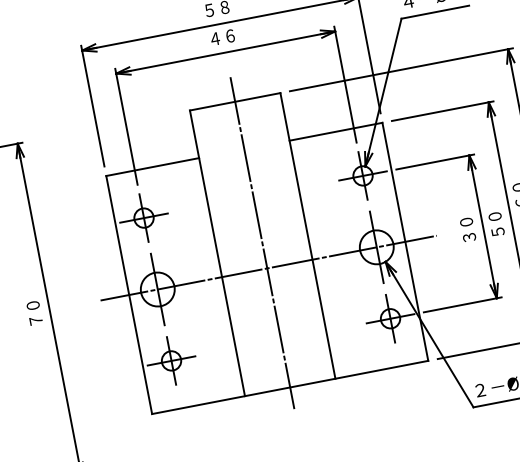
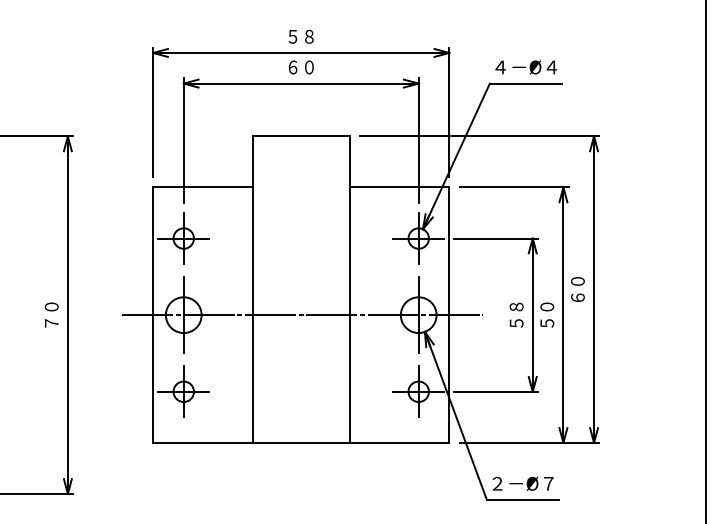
text: (222, 37) -> (300, 67), ４６ -> ６０
text: (467, 229) -> (516, 314), ３０ -> ５８
line: (262, 243) -> (301, 288), removed

